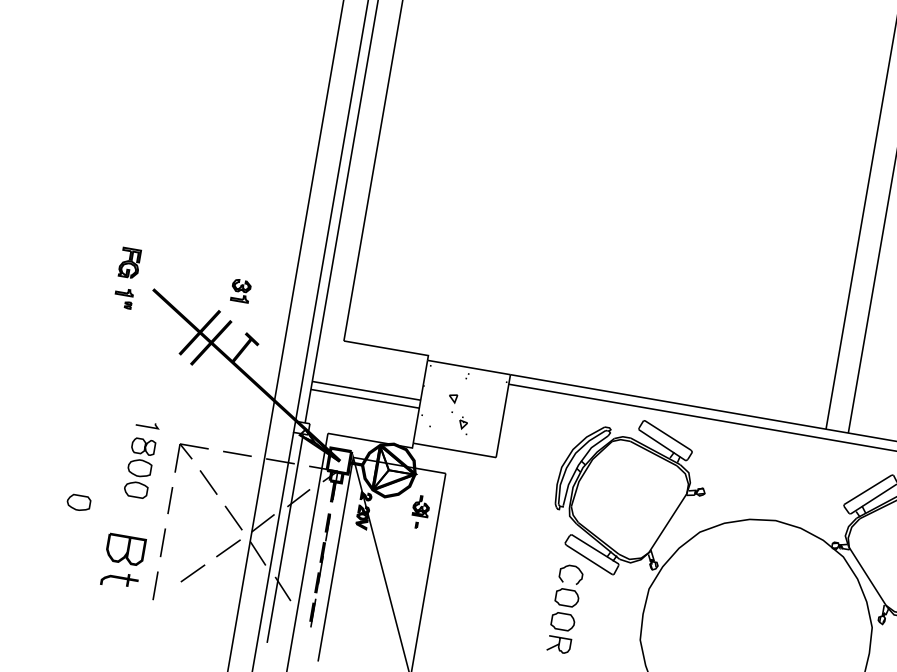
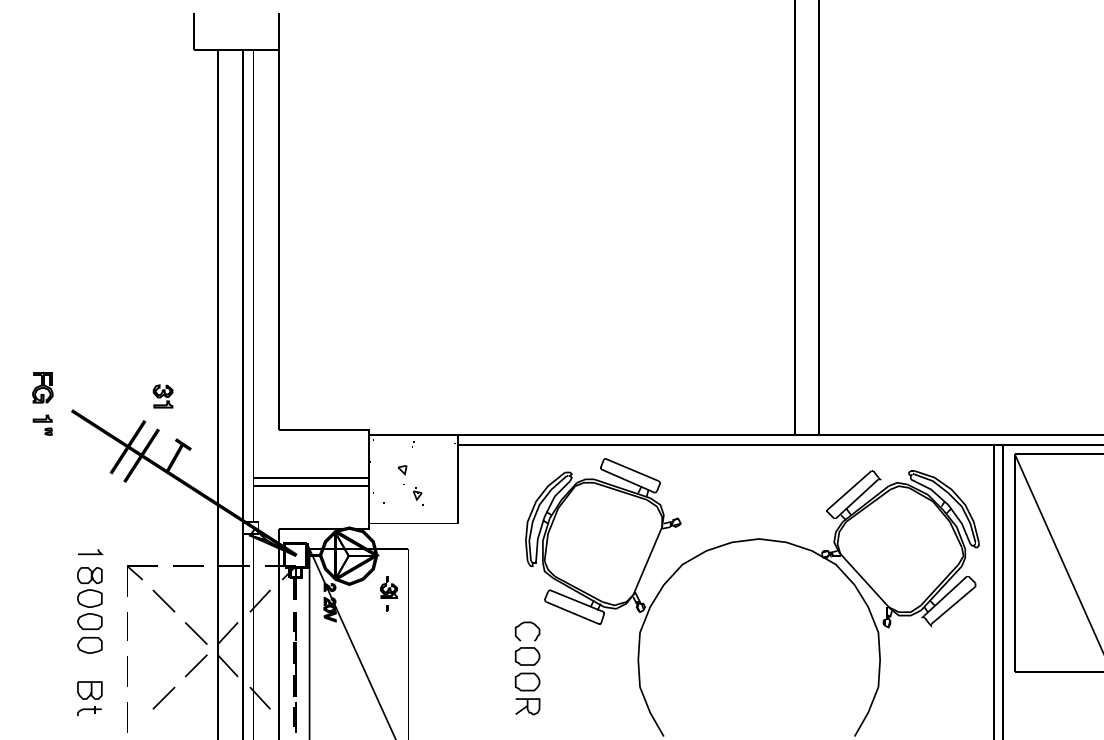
part: (78, 502) -> (89, 645), moved
part: (123, 561) -> (89, 698), size x0.62
part: (565, 609) -> (527, 668), moved

